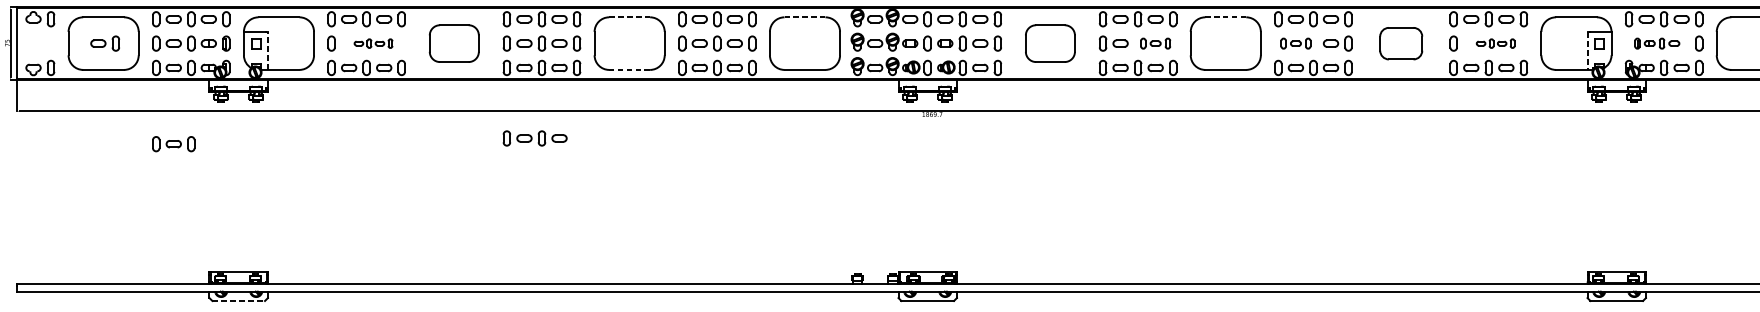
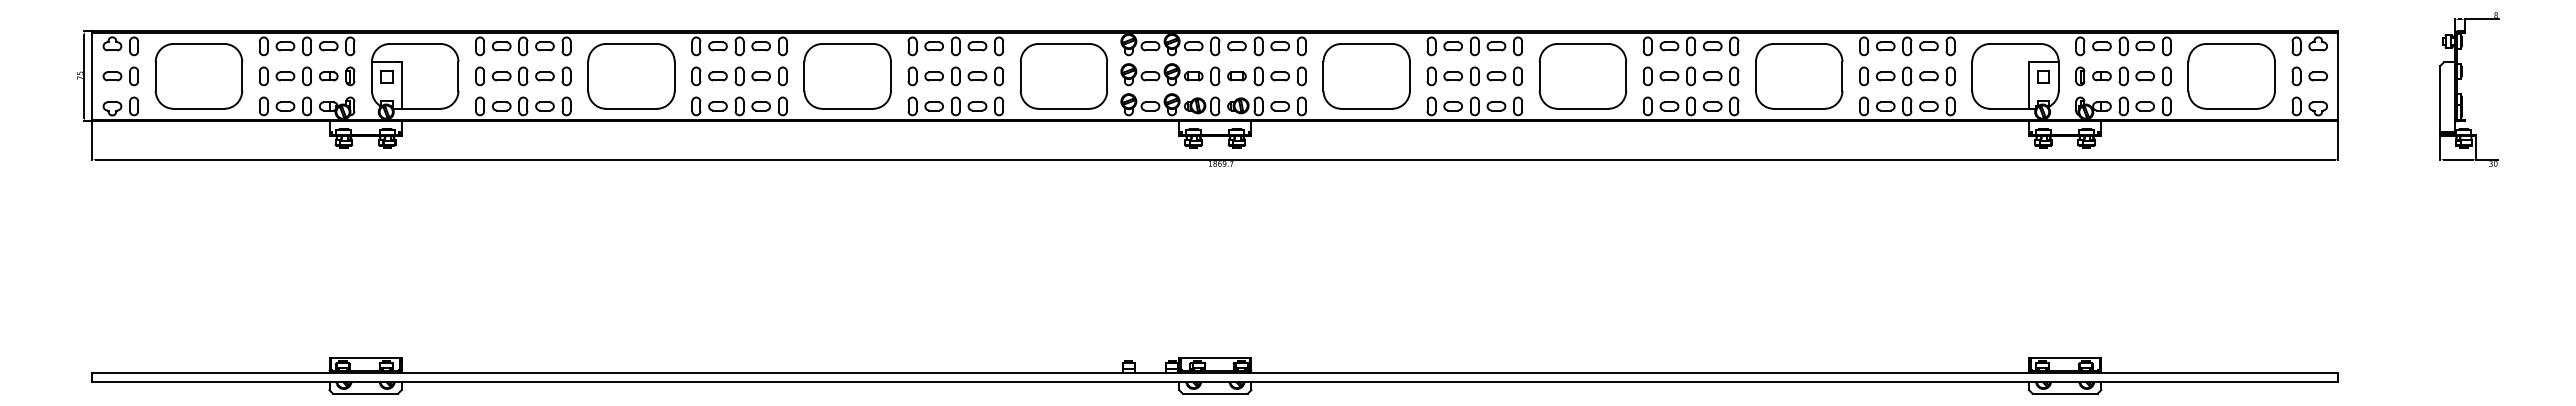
line: (630, 16) -> (848, 43), dashed -> solid
line: (805, 16) -> (1064, 43), dashed -> solid
line: (1225, 16) -> (1582, 43), dashed -> solid
part: (104, 43) -> (120, 76), moved
part: (373, 43) -> (531, 76), size x1.67
part: (454, 43) -> (631, 76), size x1.43
part: (1050, 43) -> (1366, 76), size x1.43
part: (1155, 43) -> (1496, 76), size x1.43
part: (1295, 43) -> (1669, 76), size x1.43
part: (1401, 43) -> (1799, 76), size x1.67
part: (1495, 43) -> (1915, 76), size x1.67
part: (1656, 43) -> (2114, 76), size x1.43
line: (267, 51) -> (401, 85), dashed -> solid
line: (1587, 51) -> (2029, 86), dashed -> solid
line: (629, 69) -> (847, 108), dashed -> solid
part: (534, 138) -> (730, 193), removed
part: (172, 144) -> (284, 200), removed
line: (239, 300) -> (366, 393), dashed -> solid

